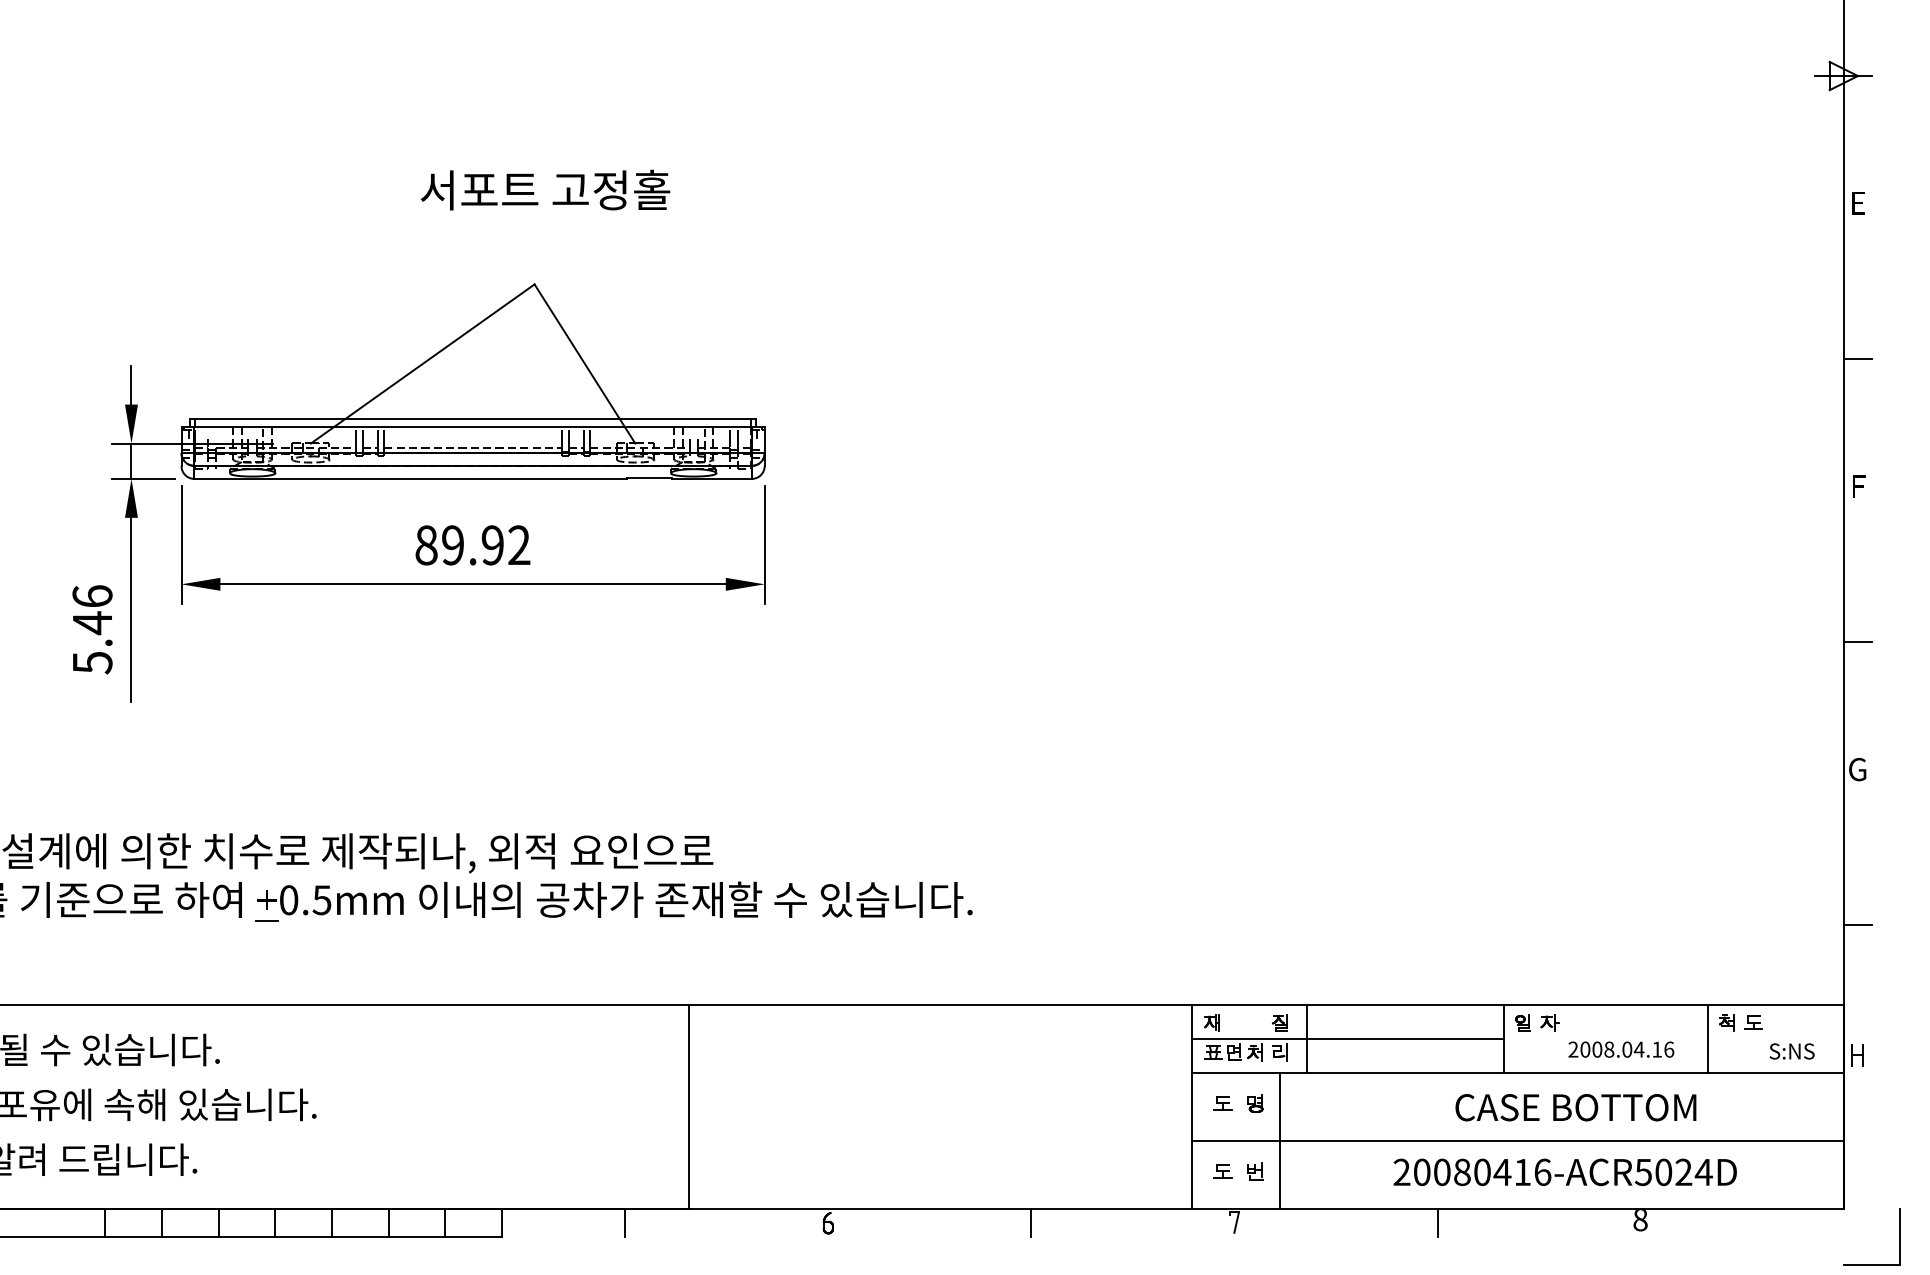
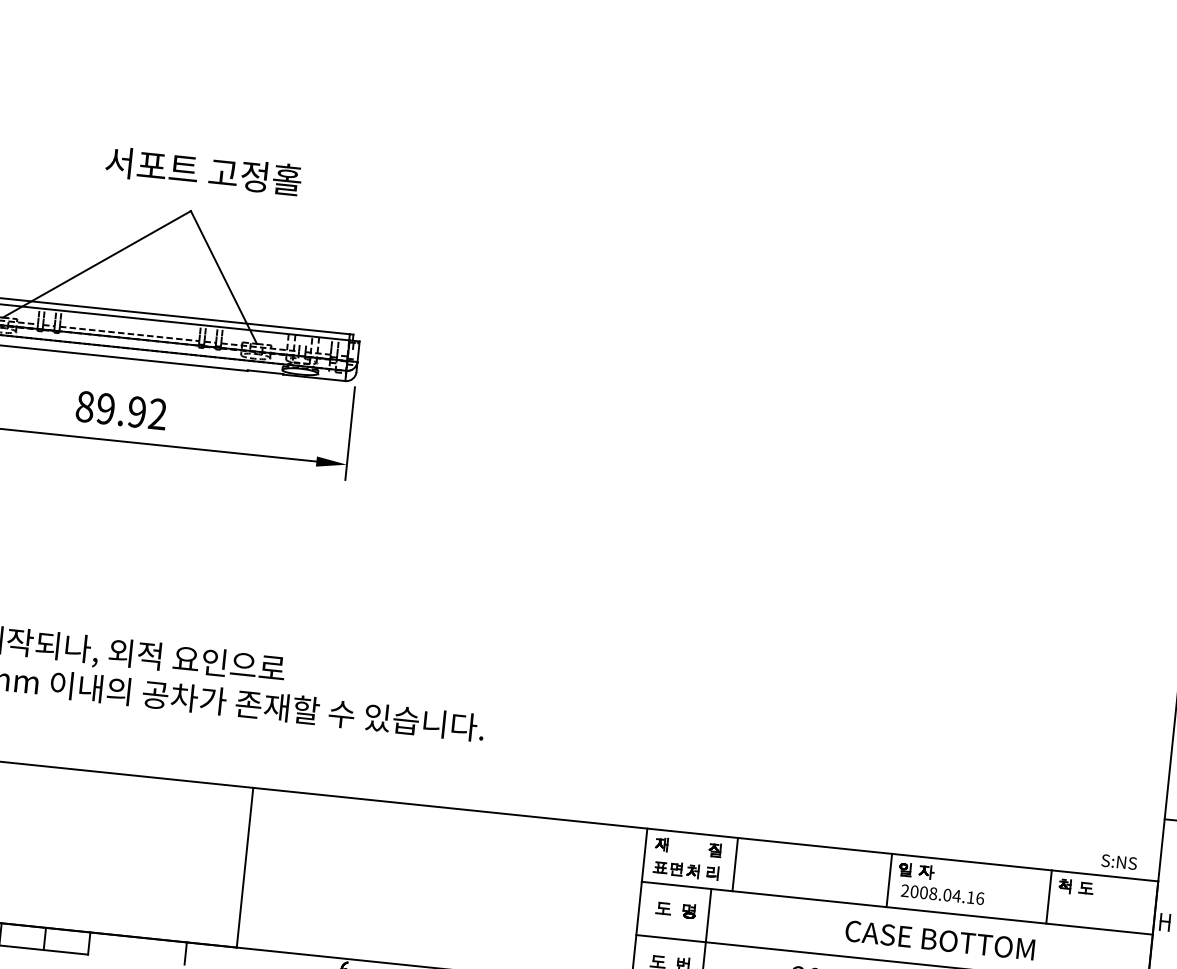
text: (545, 189) -> (203, 170), moved
line: (1347, 1038) -> (766, 867), removed
text: (1621, 1049) -> (942, 894), moved
text: (1791, 1051) -> (1118, 862), moved

